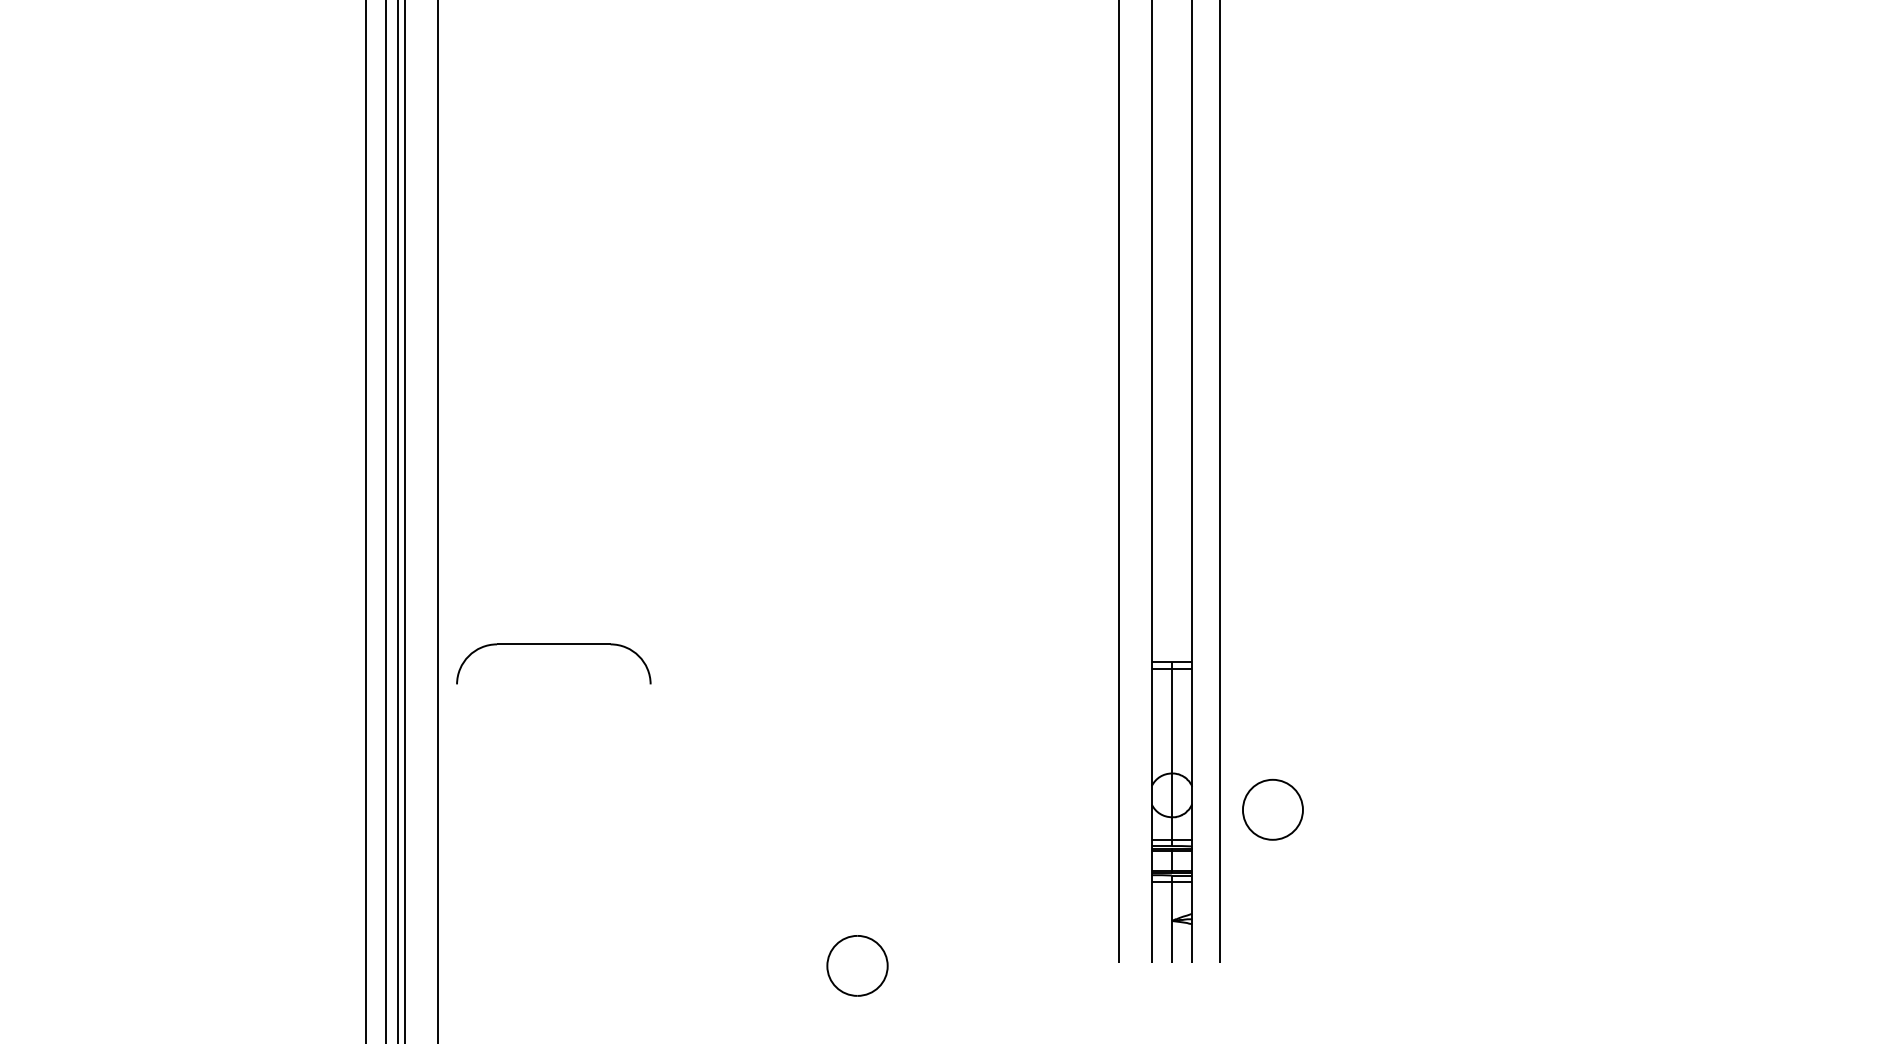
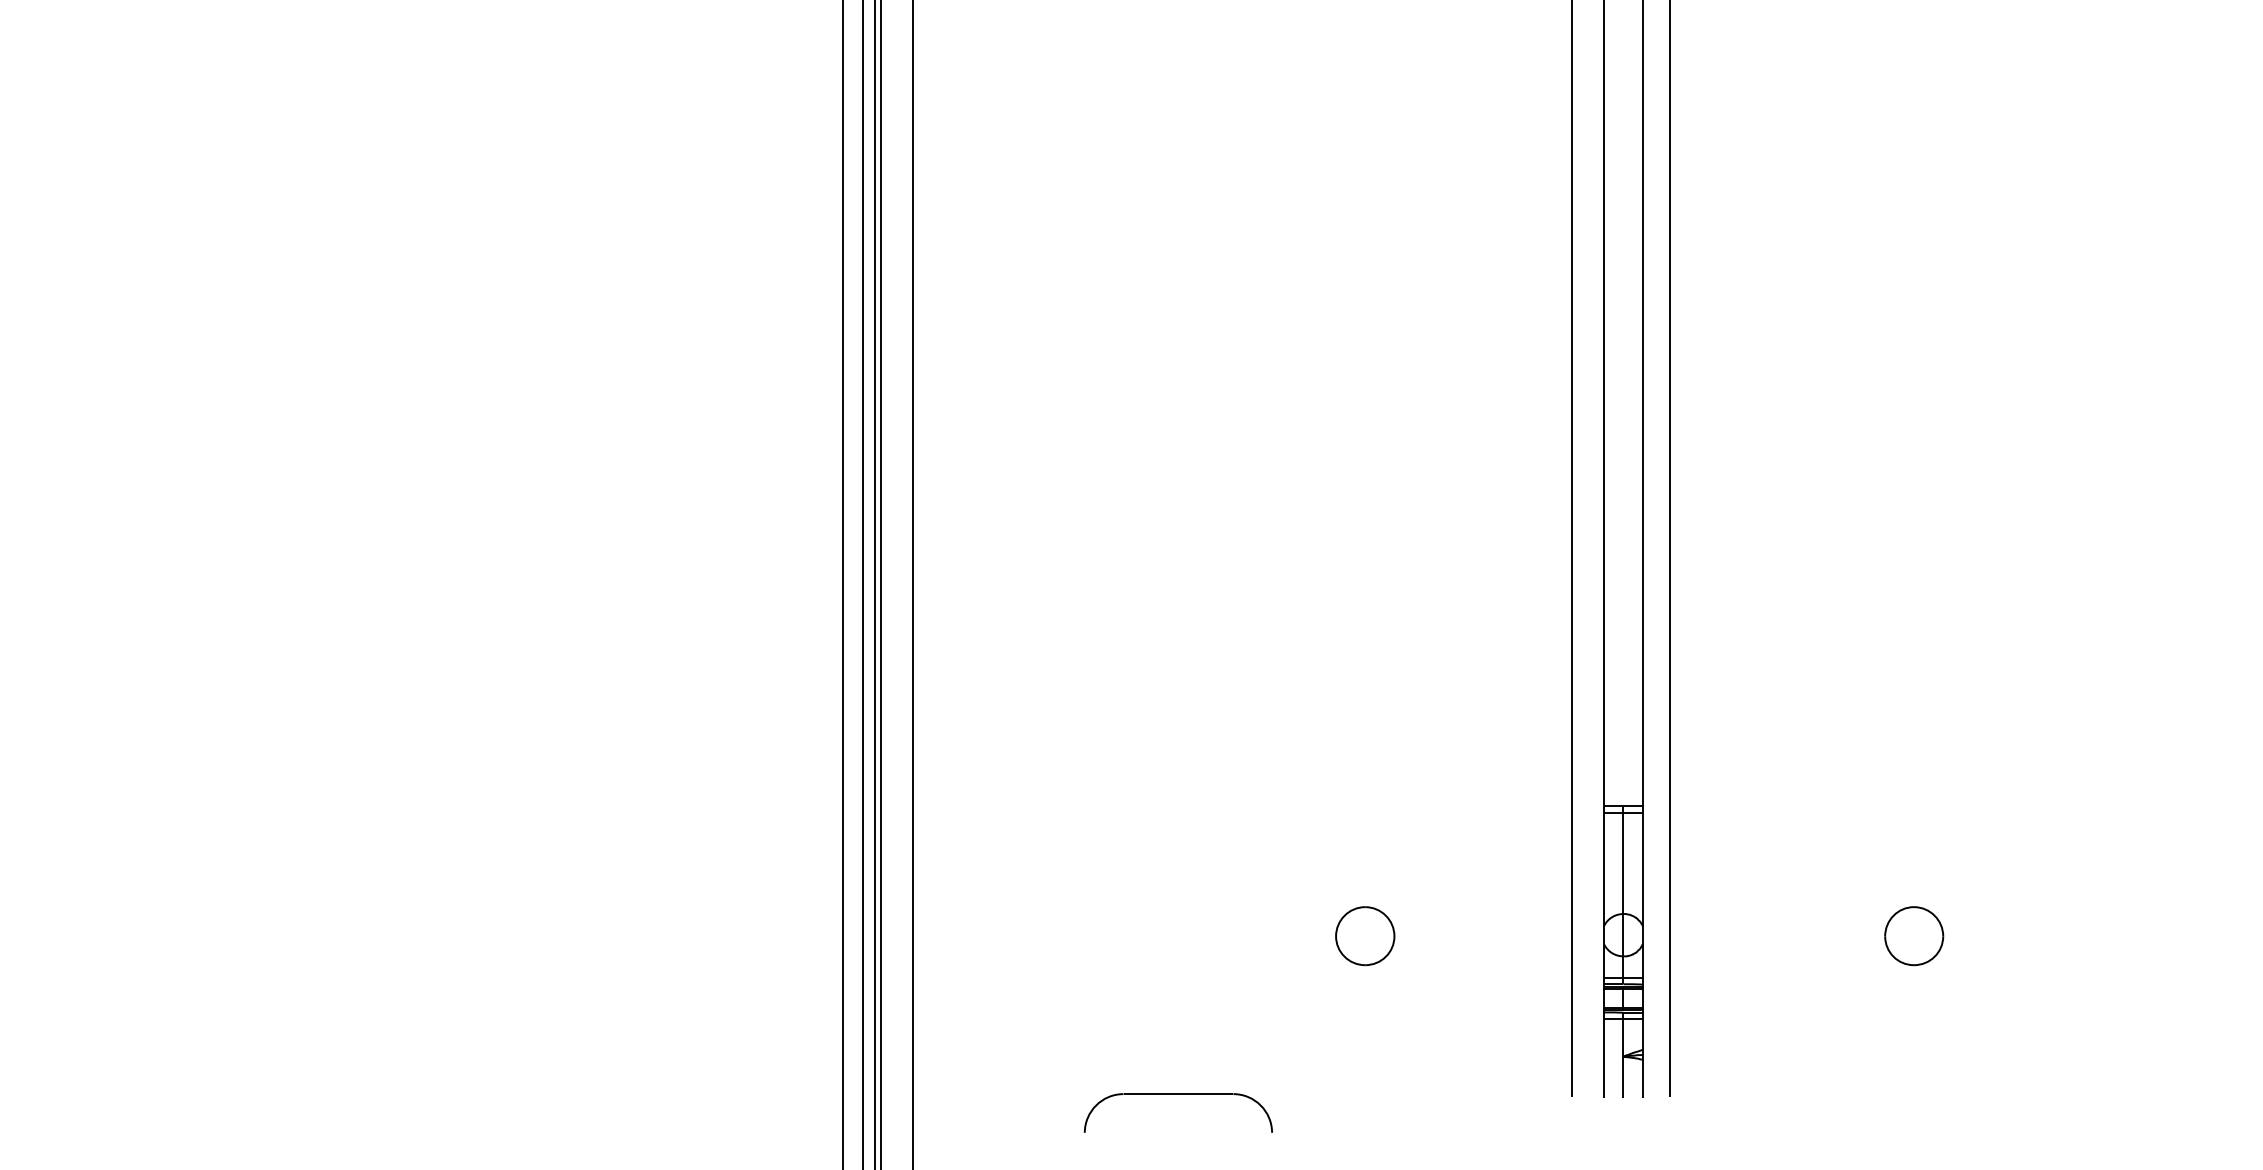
part: (552, 644) -> (1177, 1094), moved
part: (1273, 810) -> (1914, 936), moved
part: (857, 966) -> (1365, 936), moved

